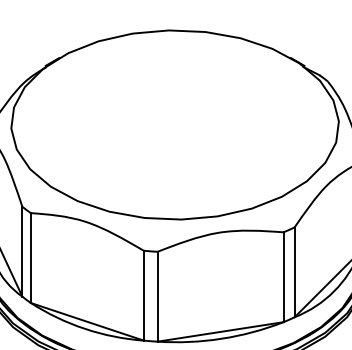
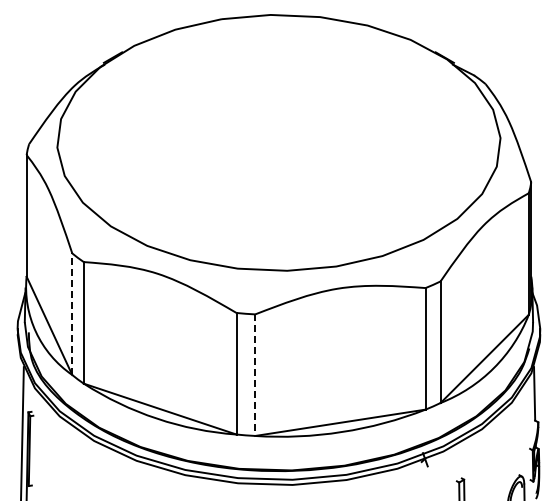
line: (22, 251) -> (72, 314), solid -> dashed
line: (157, 296) -> (255, 375), solid -> dashed

